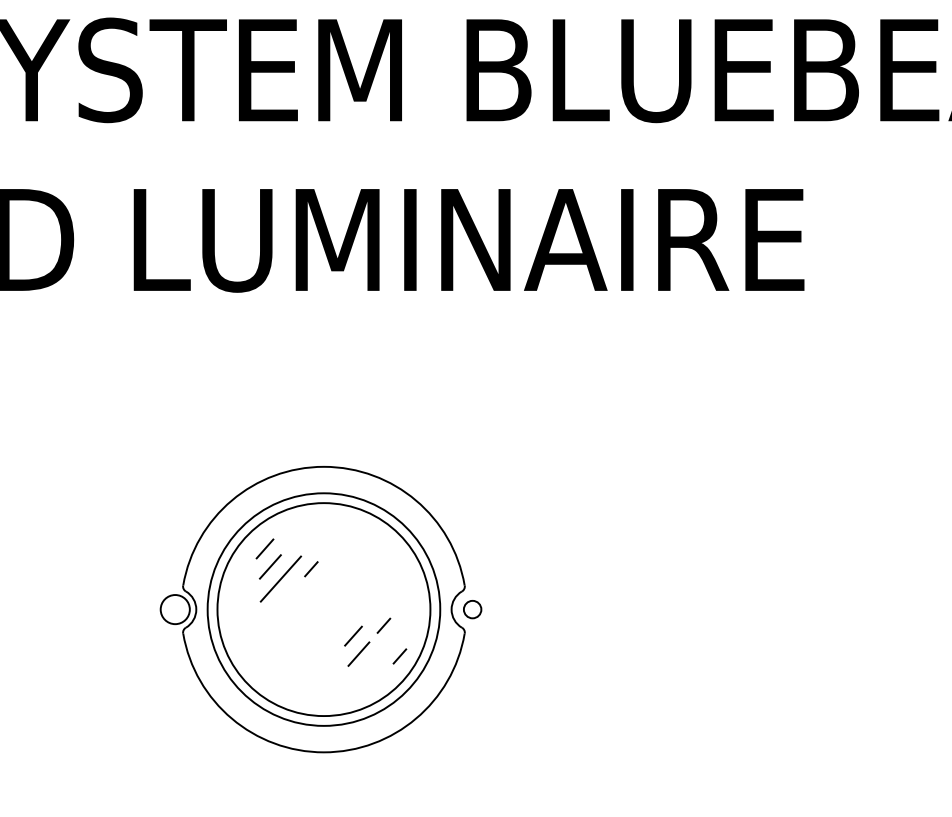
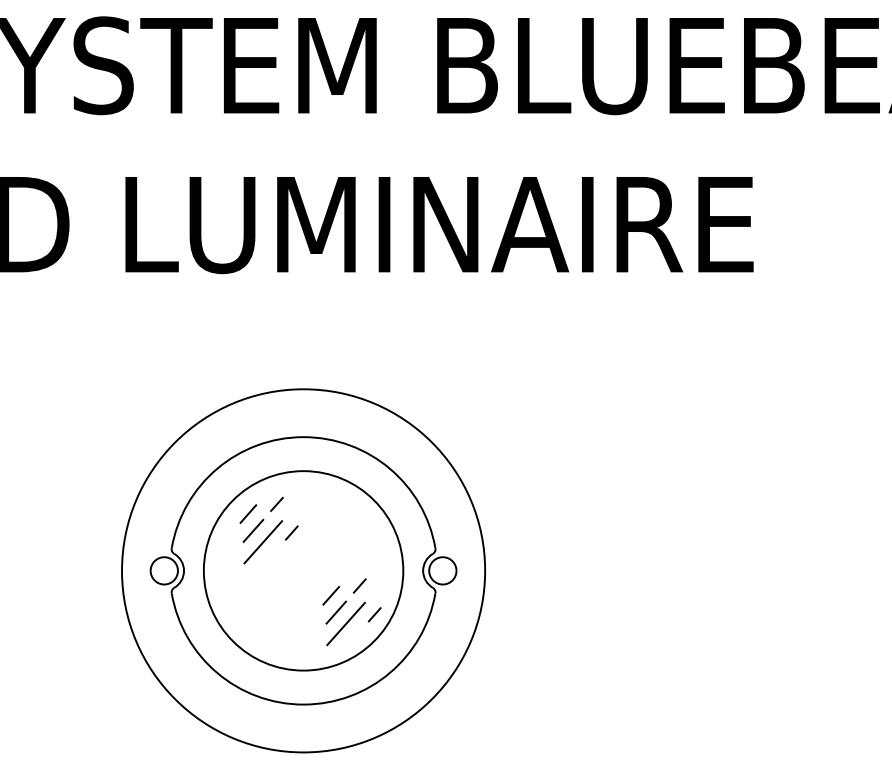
line: (295, 538) -> (276, 504), added
circle: (323, 609) -> (303, 570), size x1.67
circle: (472, 609) -> (442, 570), size x1.67
line: (369, 665) -> (346, 623), added

